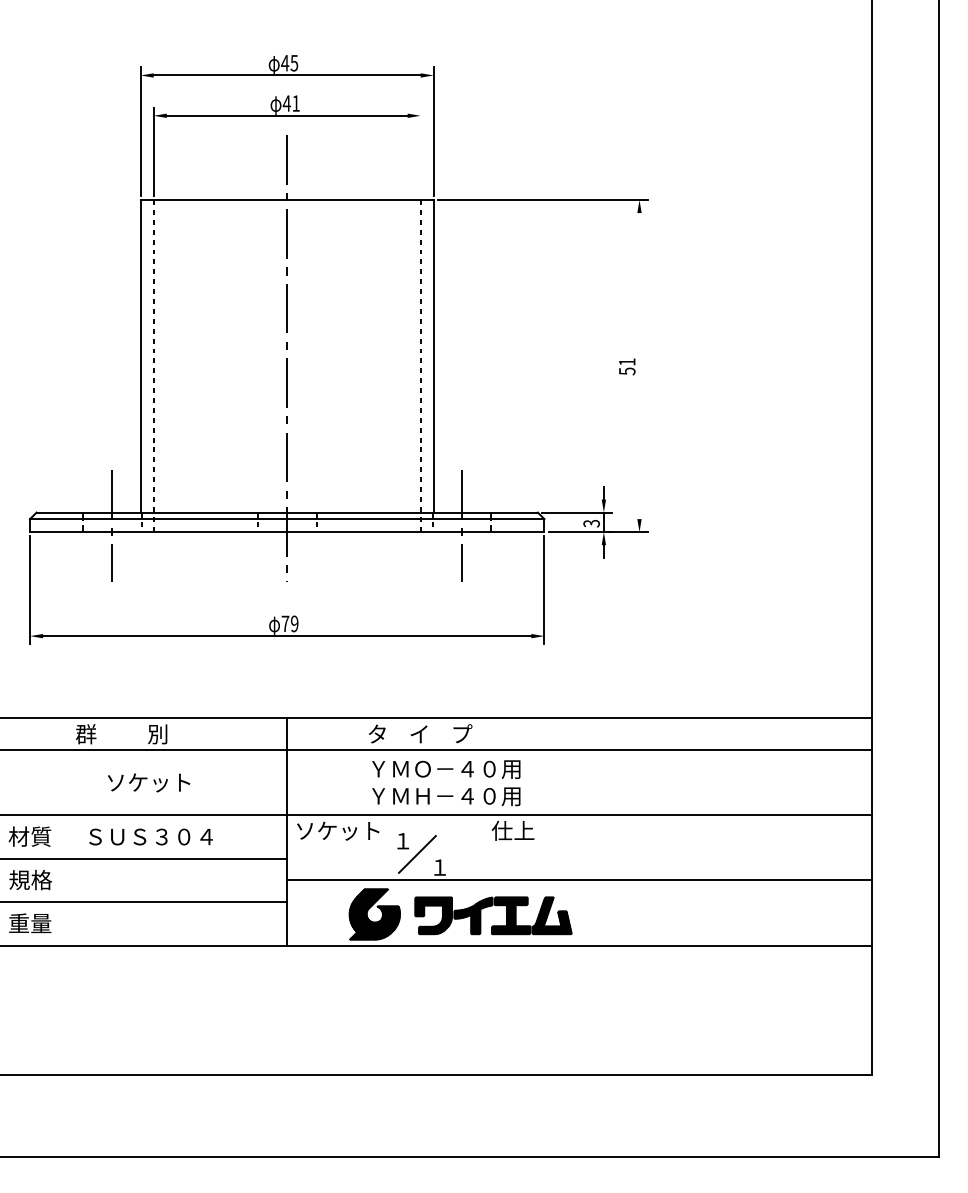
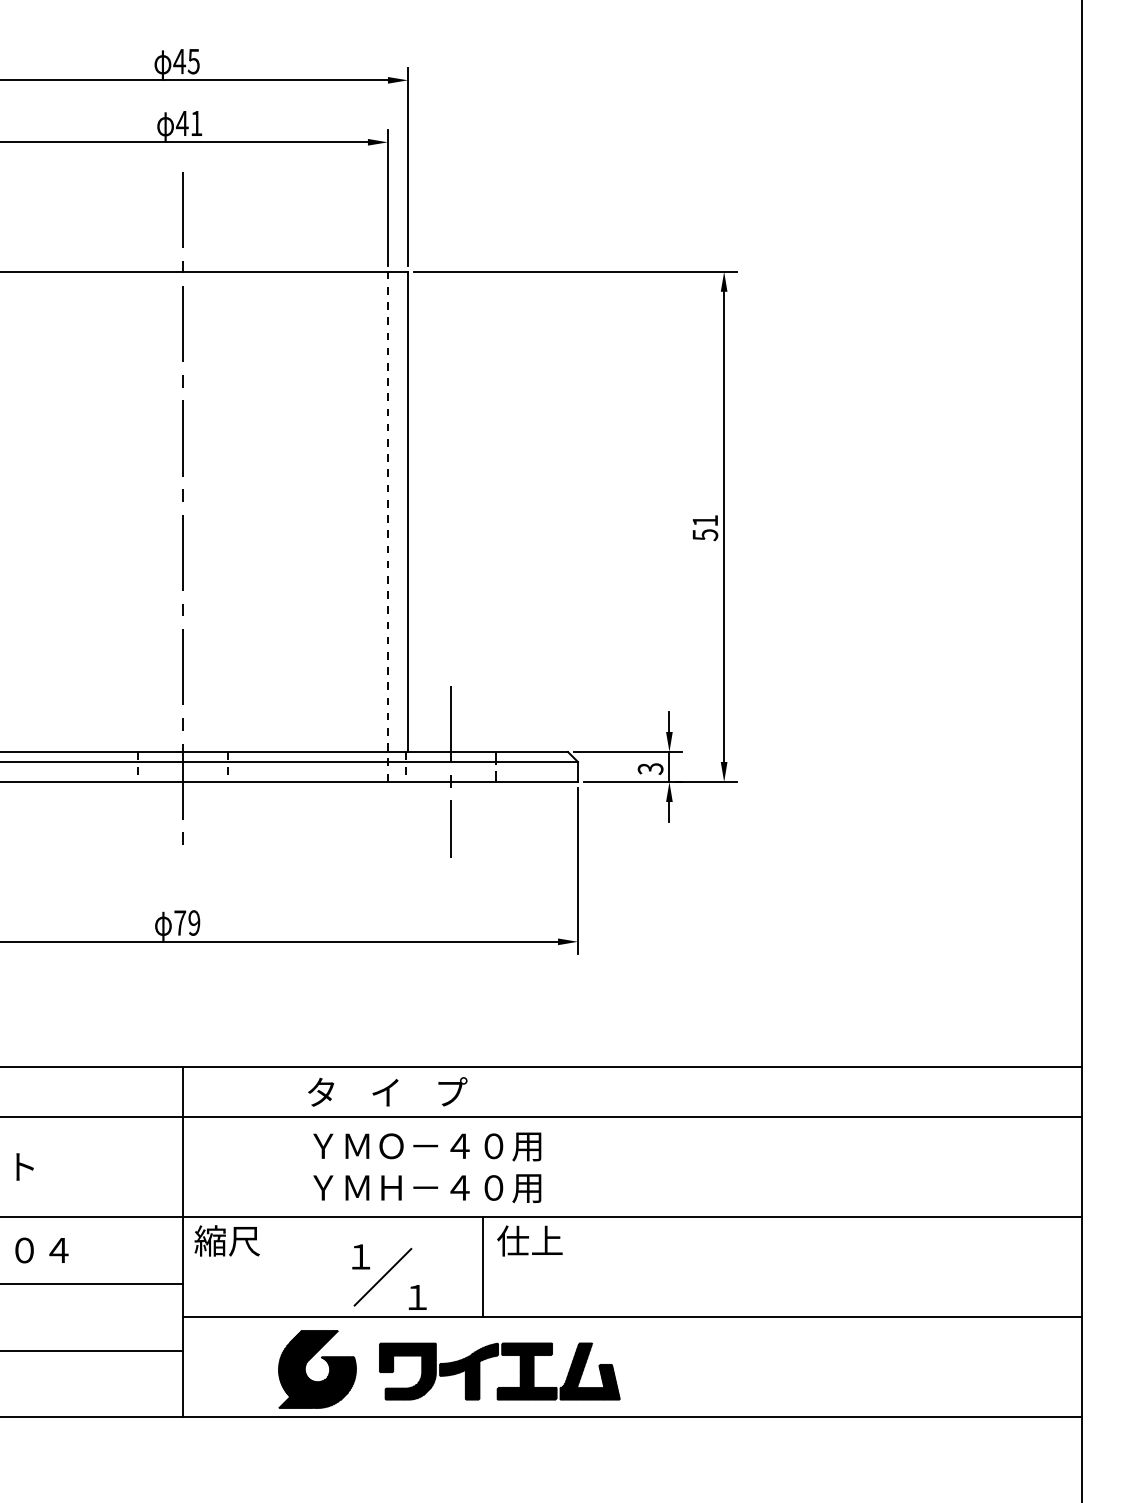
line: (420, 151) -> (387, 197), added
line: (639, 366) -> (724, 527), added
text: (336, 830) -> (258, 1240), ソケット -> 縮尺
line: (482, 847) -> (482, 1266), added

